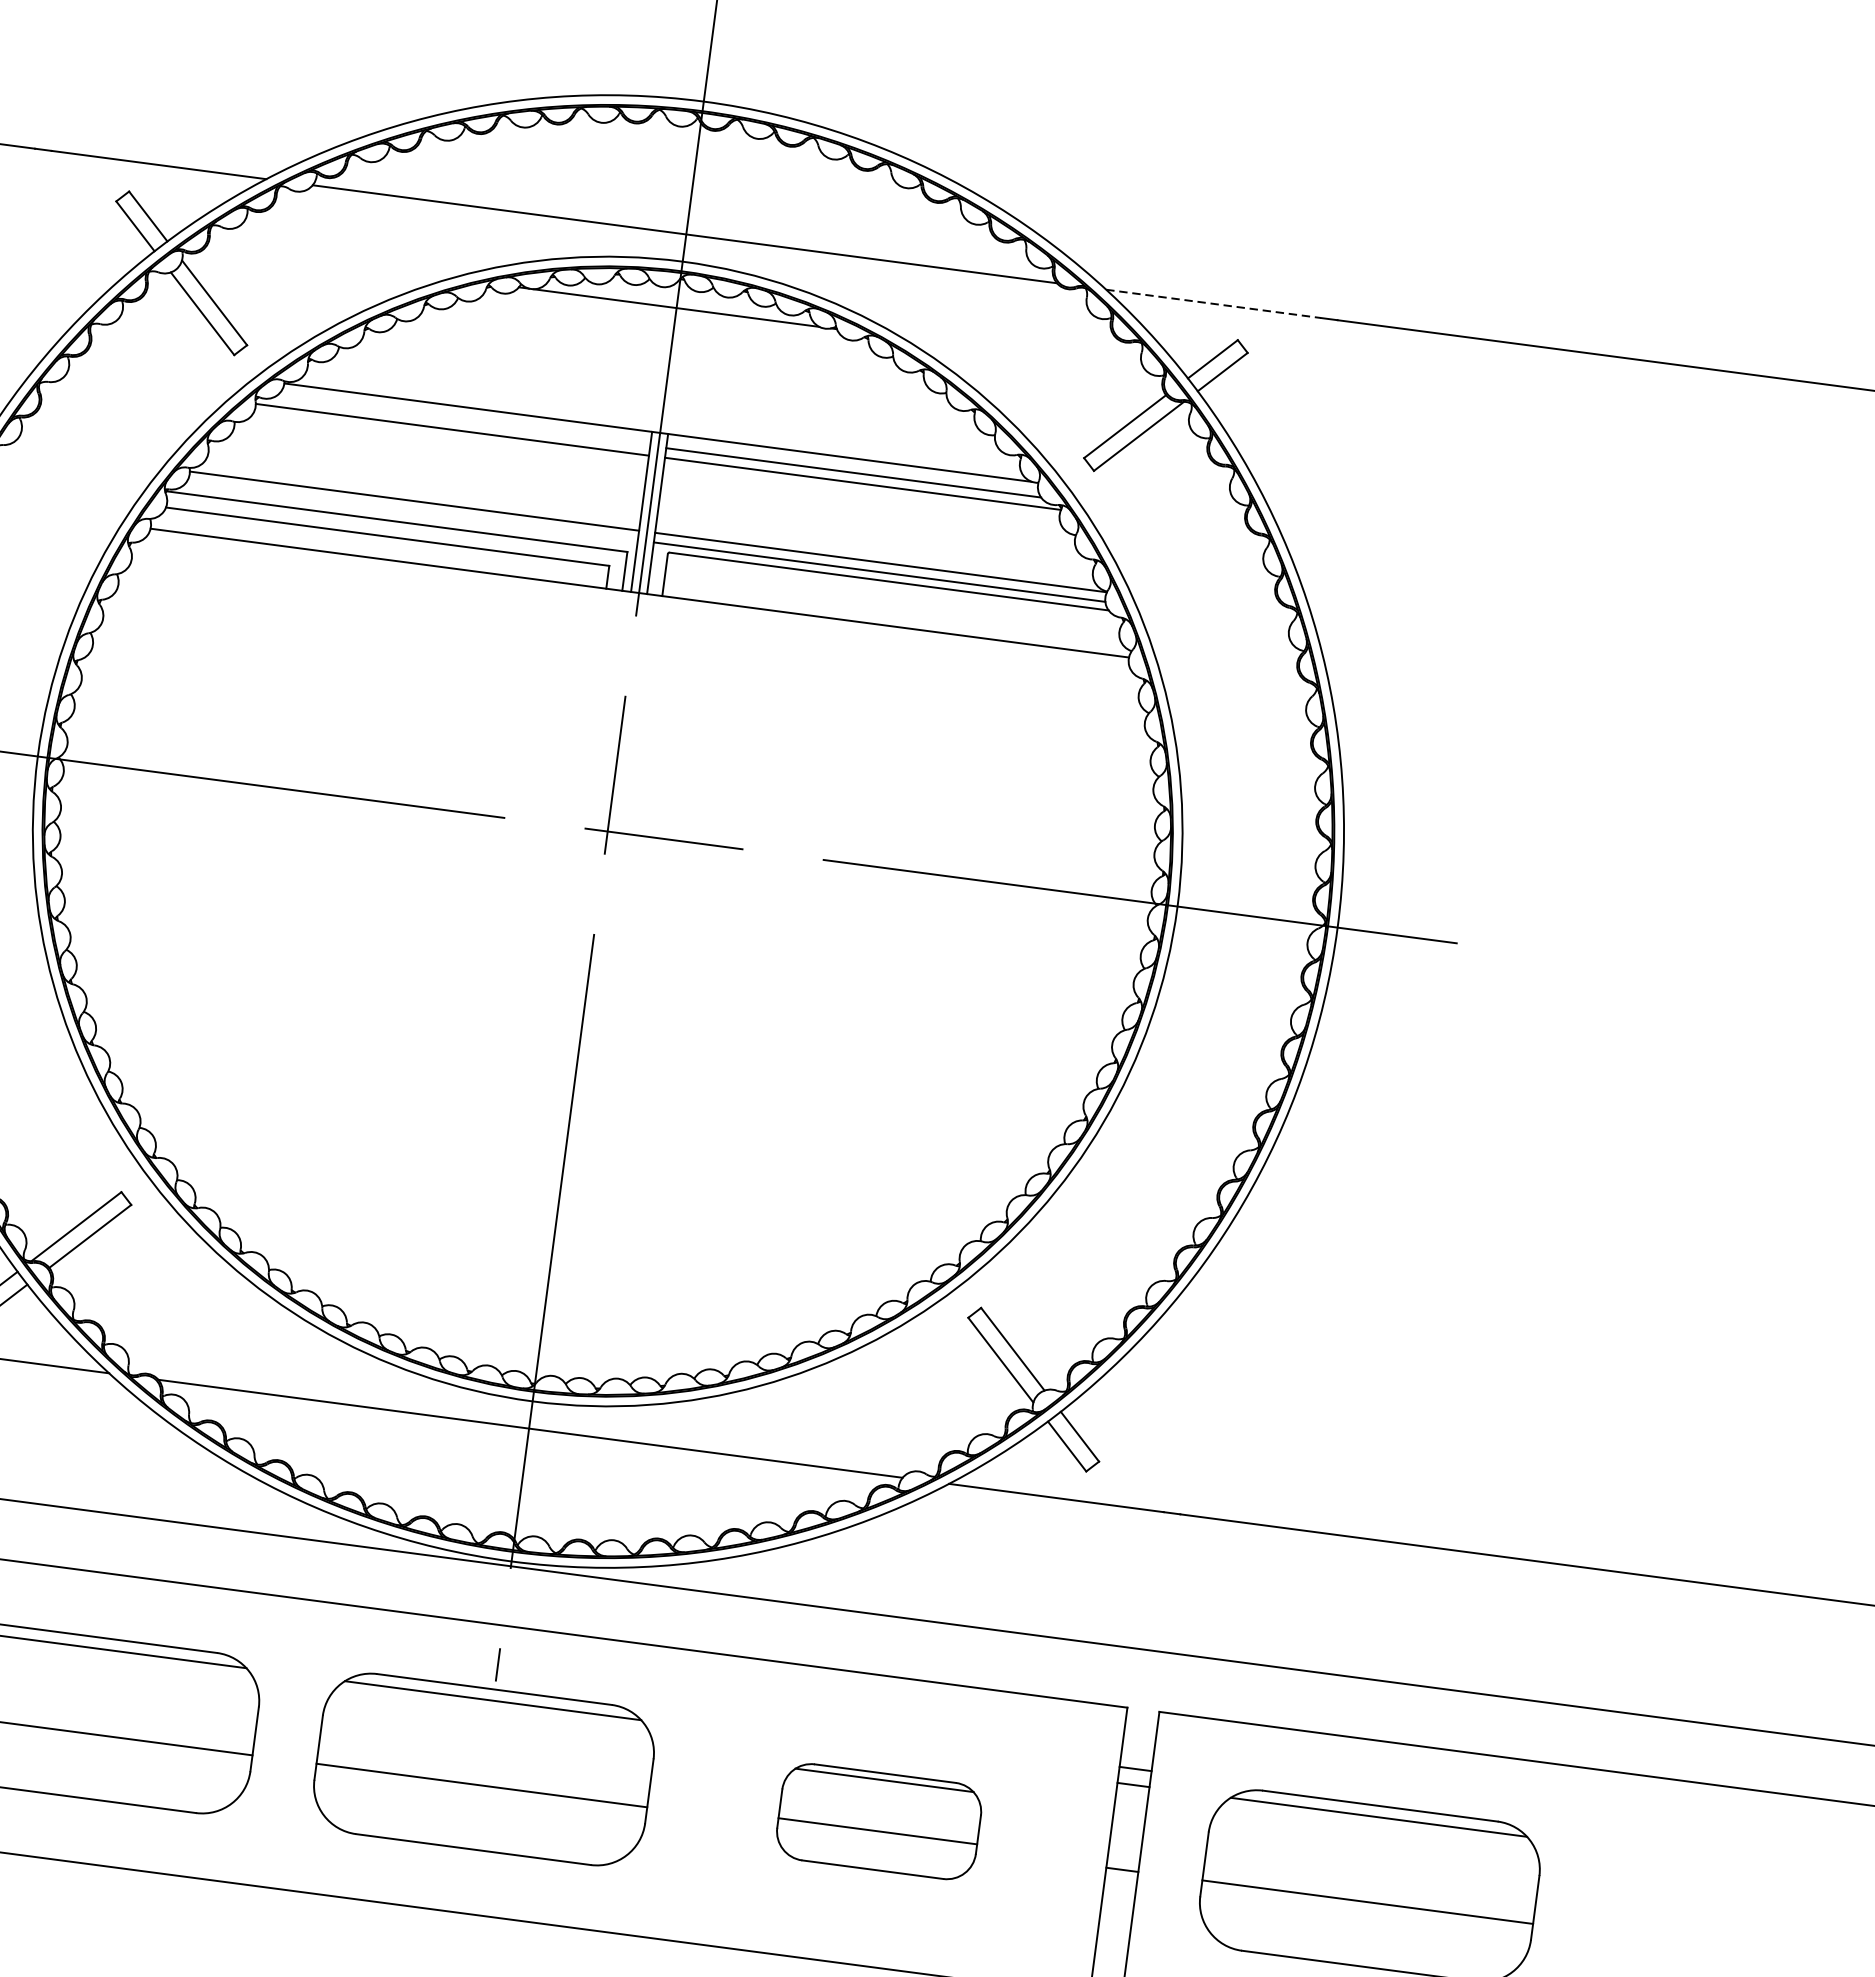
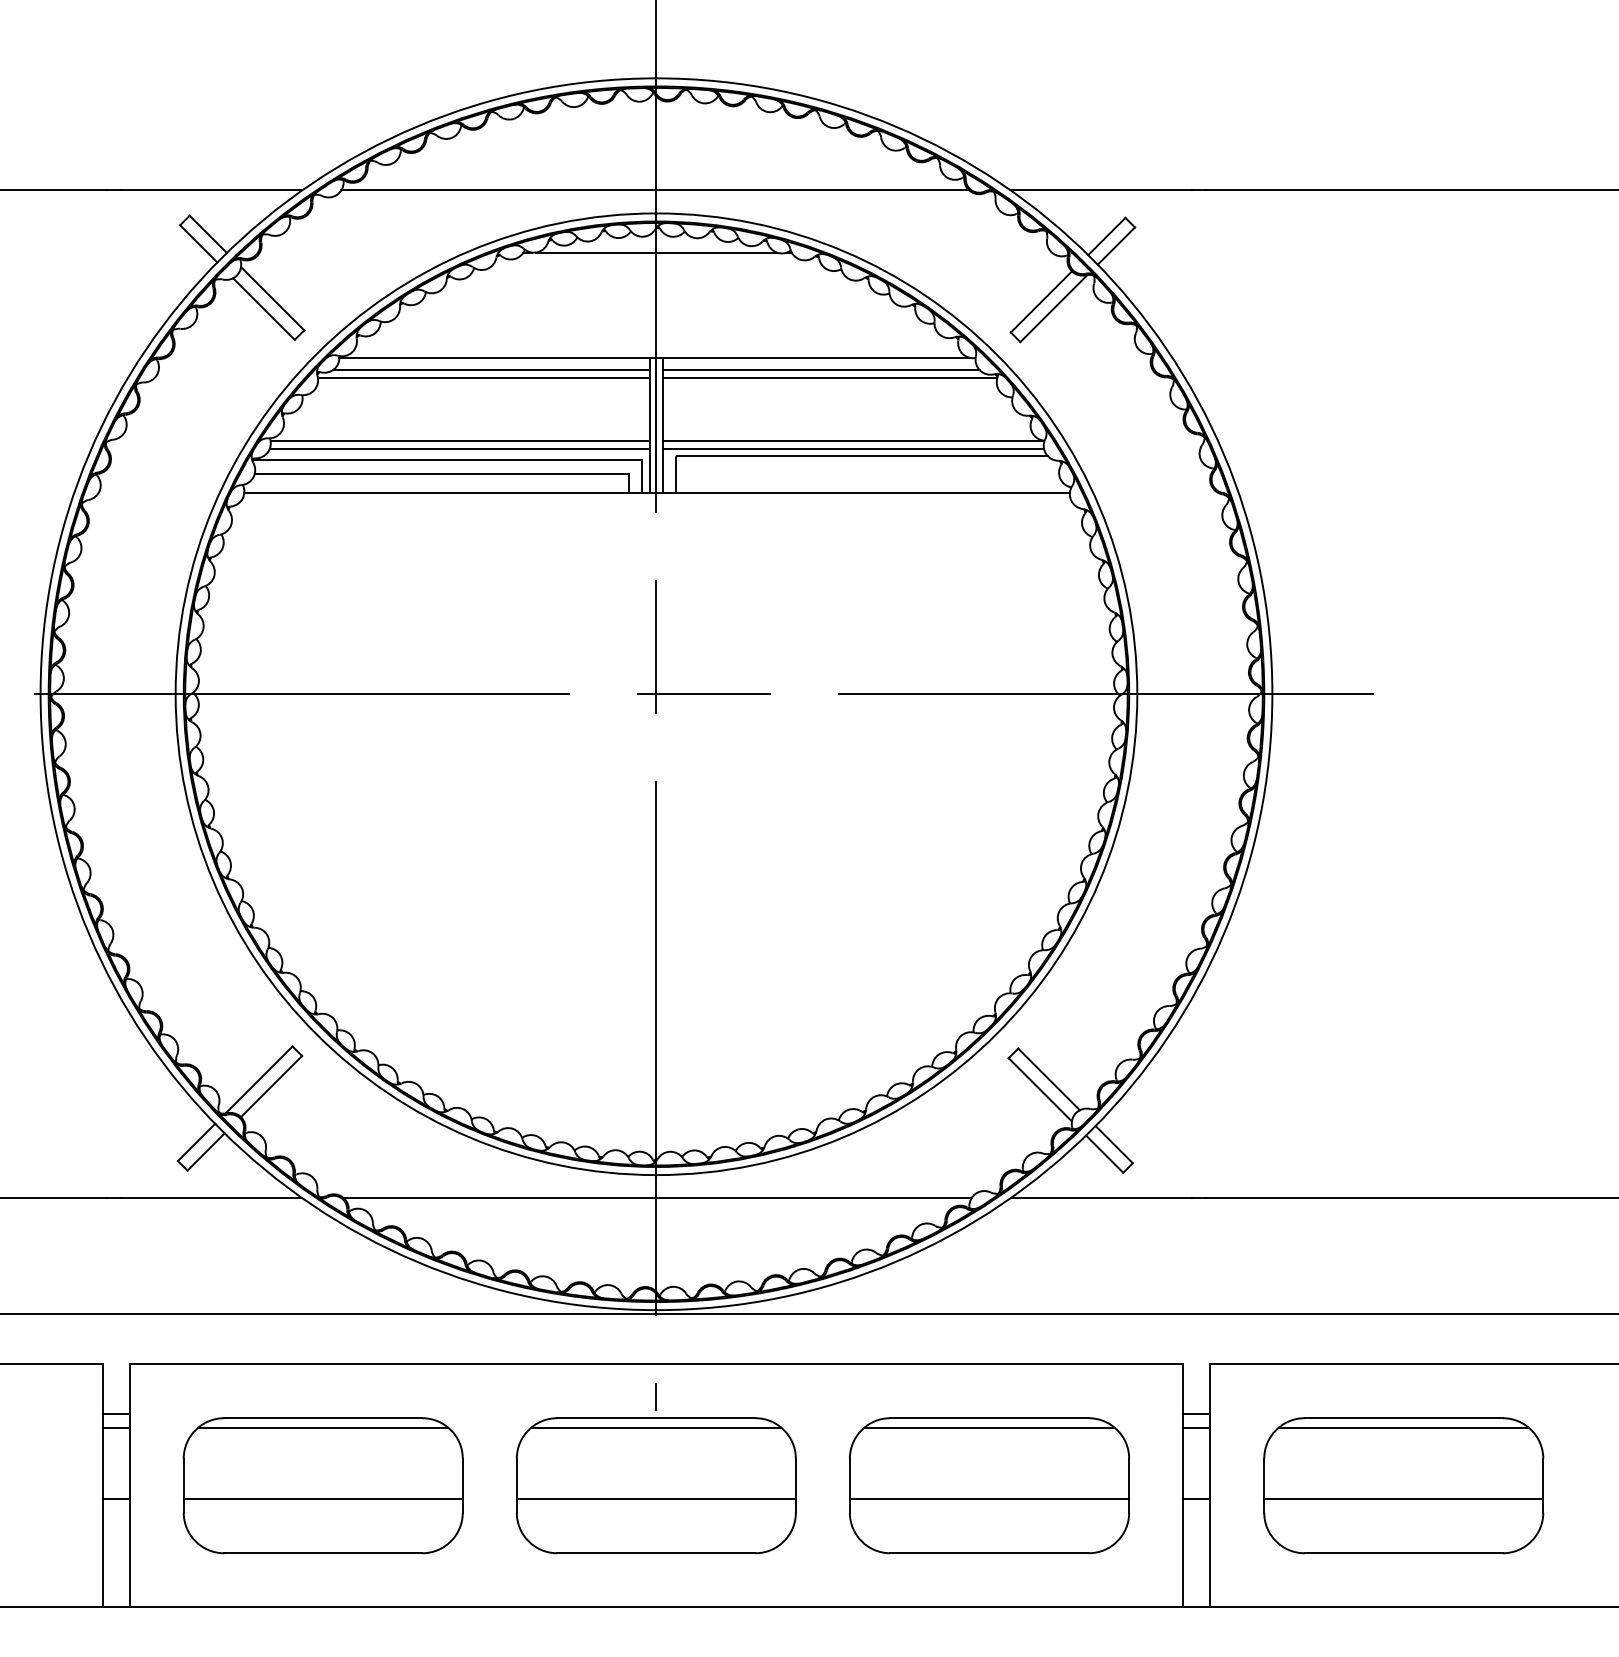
line: (1213, 303) -> (1101, 190), dashed -> solid
line: (462, 420) -> (491, 369), added
line: (412, 510) -> (459, 449), added
part: (878, 1821) -> (989, 1485), size x1.67

